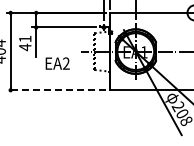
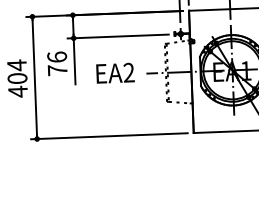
text: (25, 43) -> (57, 64), 41 -> 76
text: (57, 63) -> (115, 73), moved
line: (56, 90) -> (109, 136), dashed -> solid

